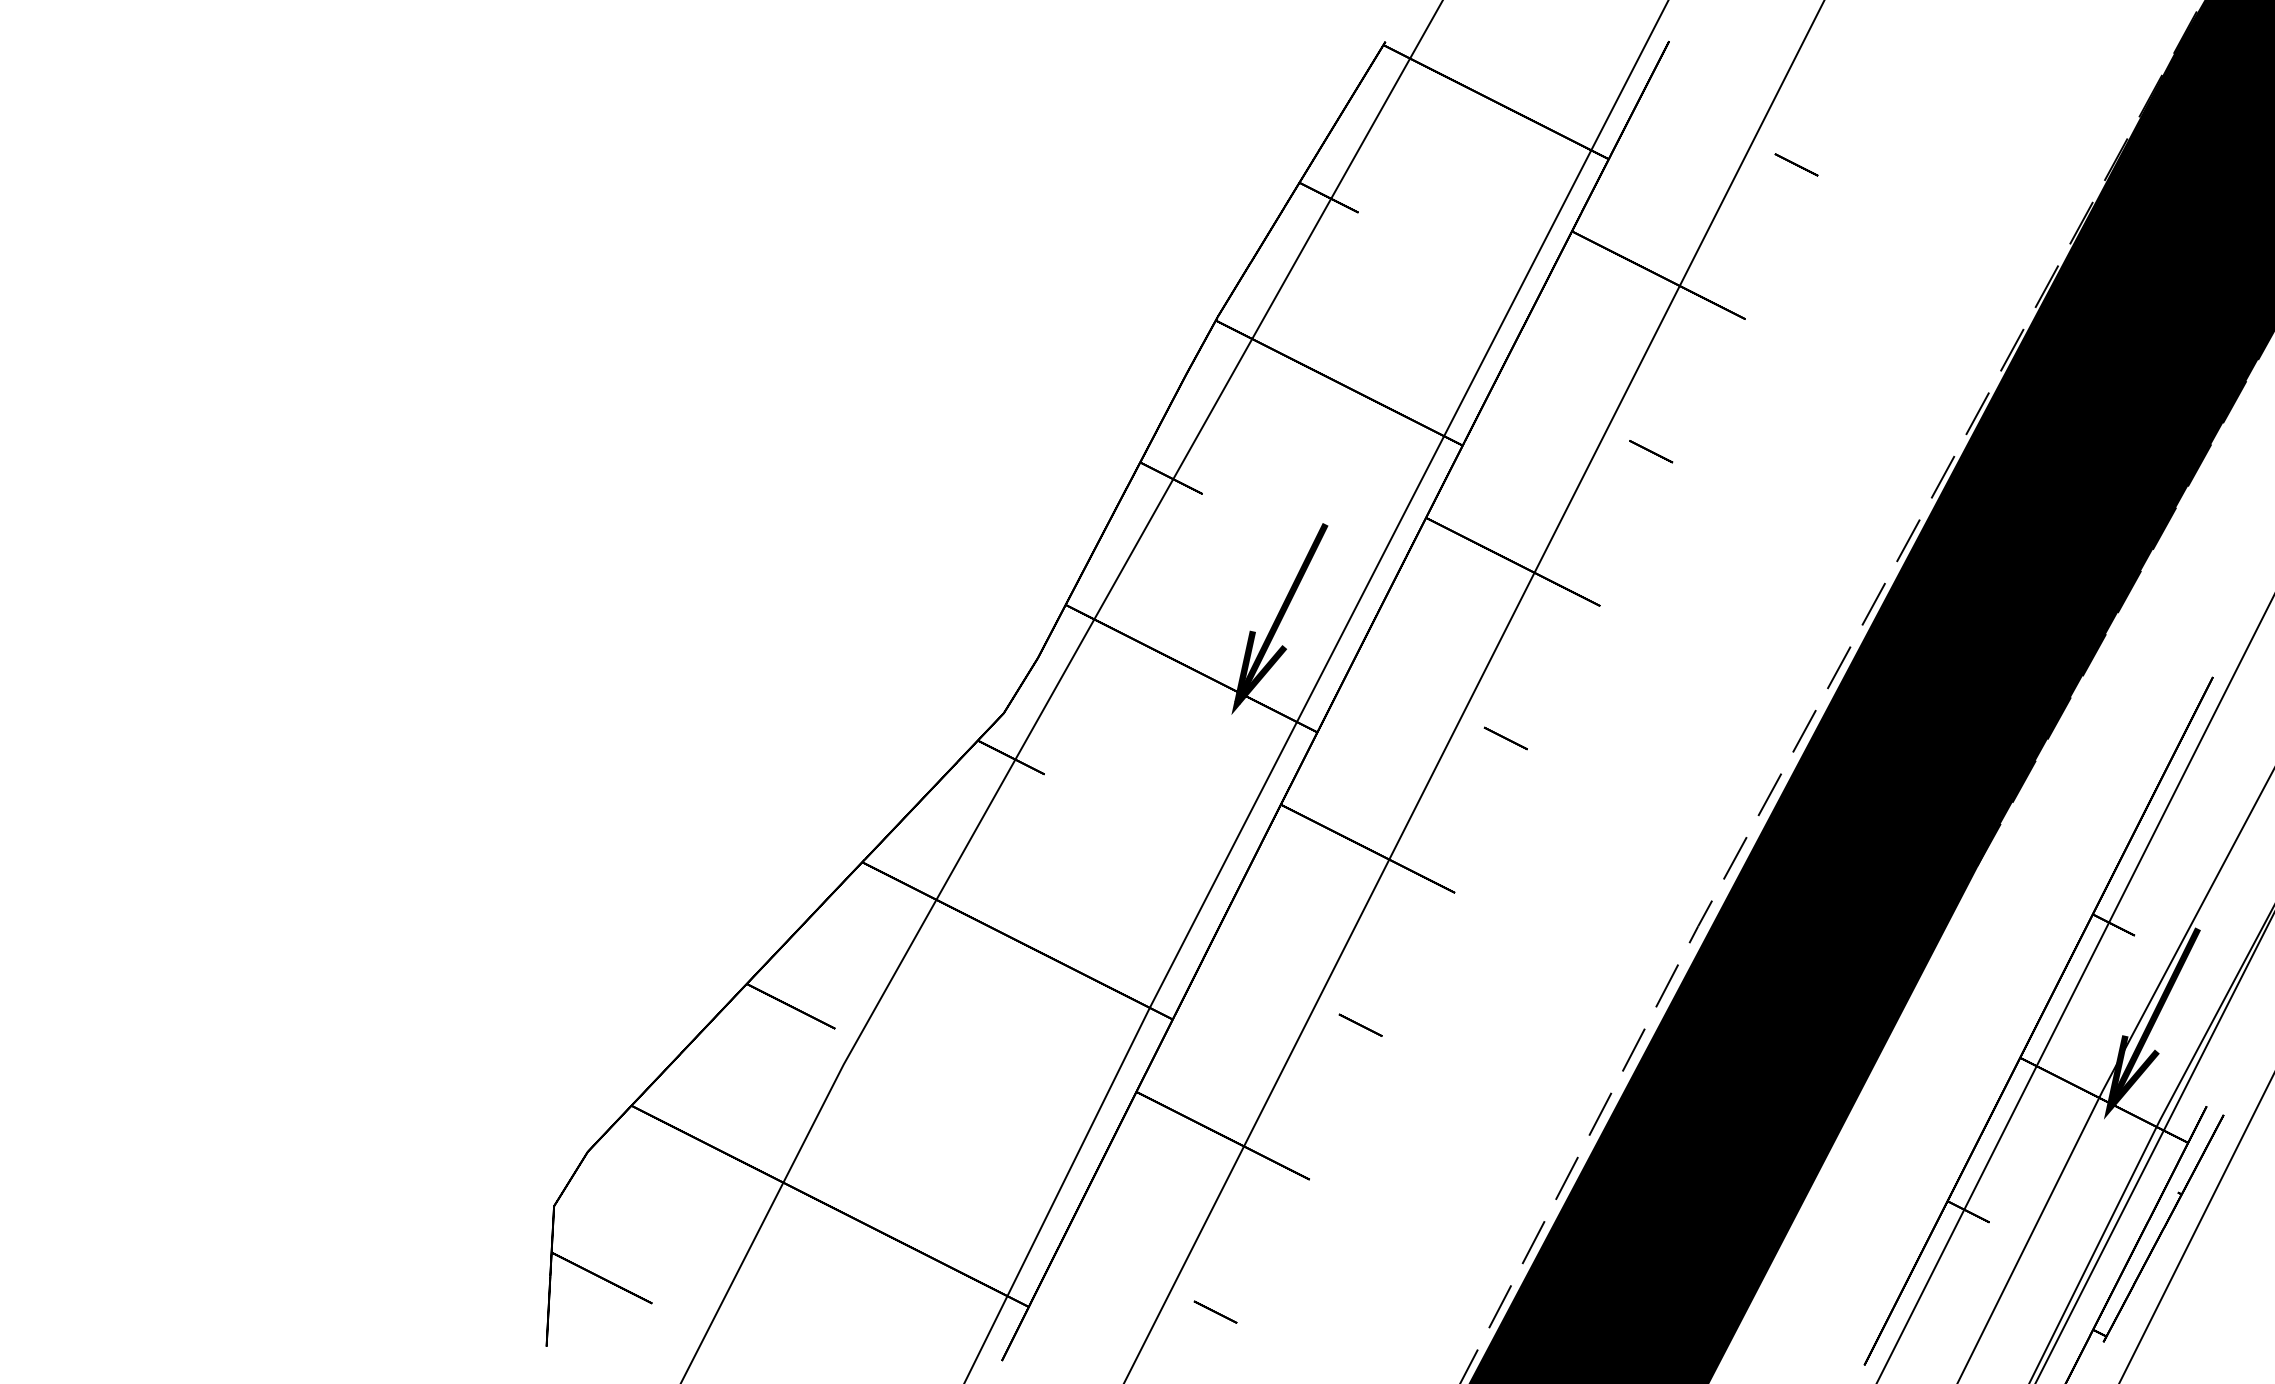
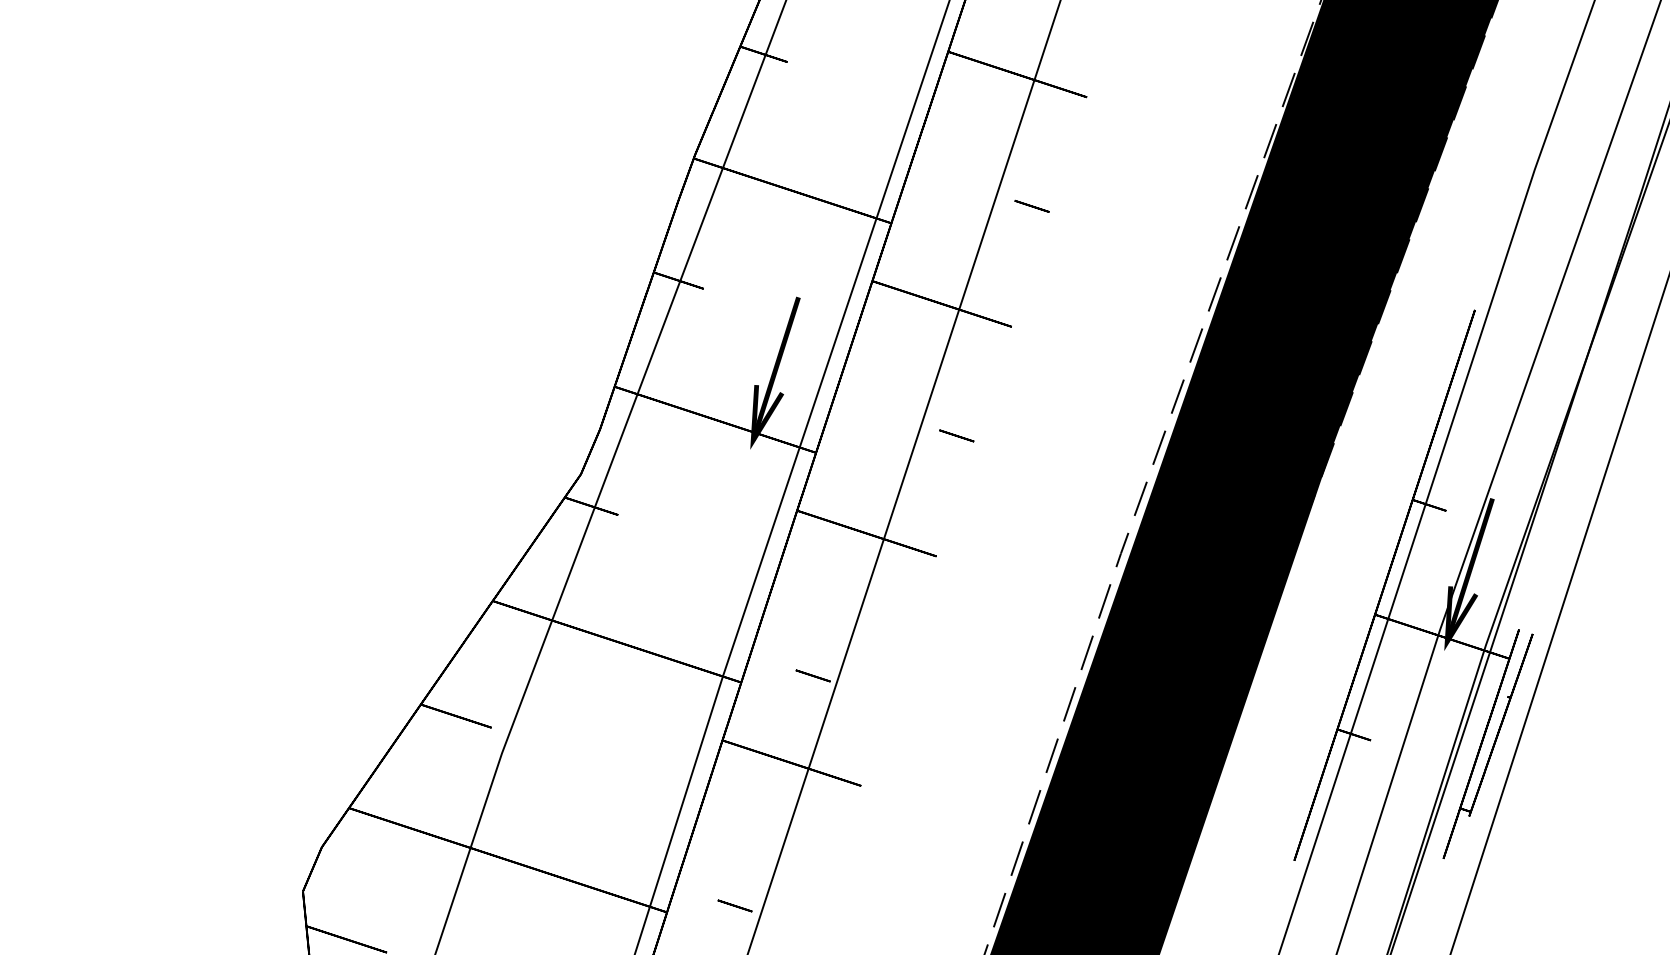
line: (1360, 1024) -> (812, 675), moved
line: (1215, 1311) -> (734, 905), moved

